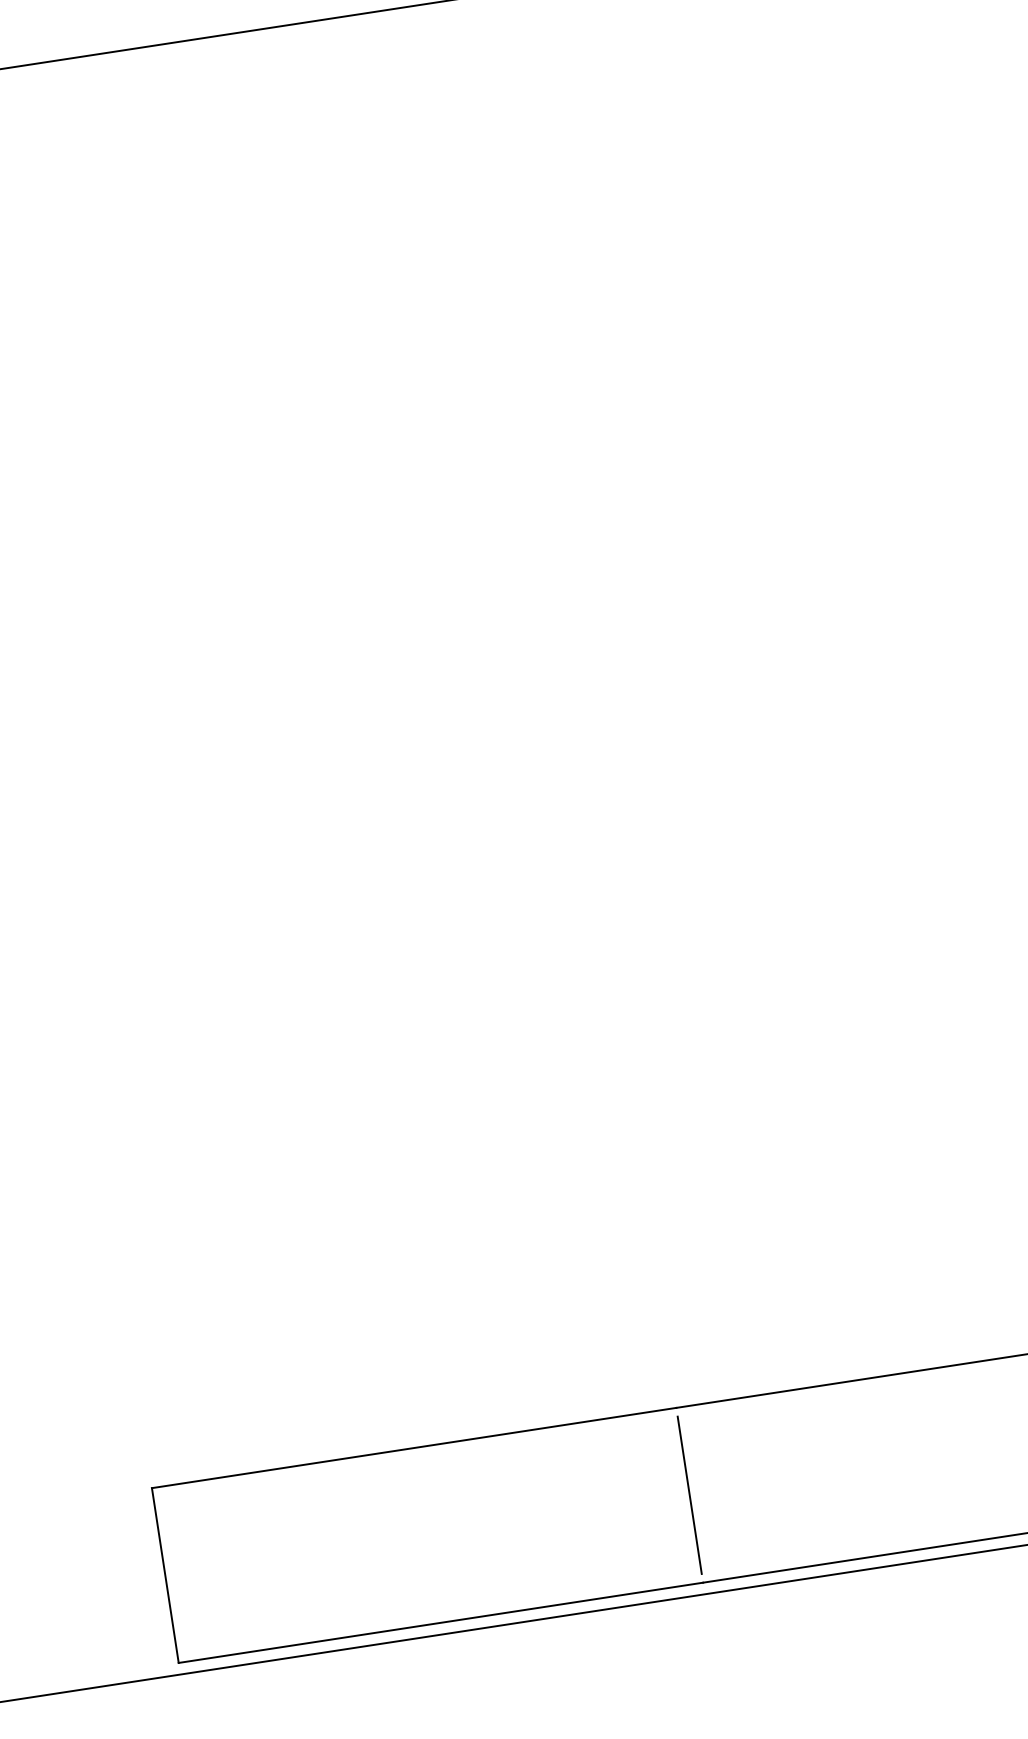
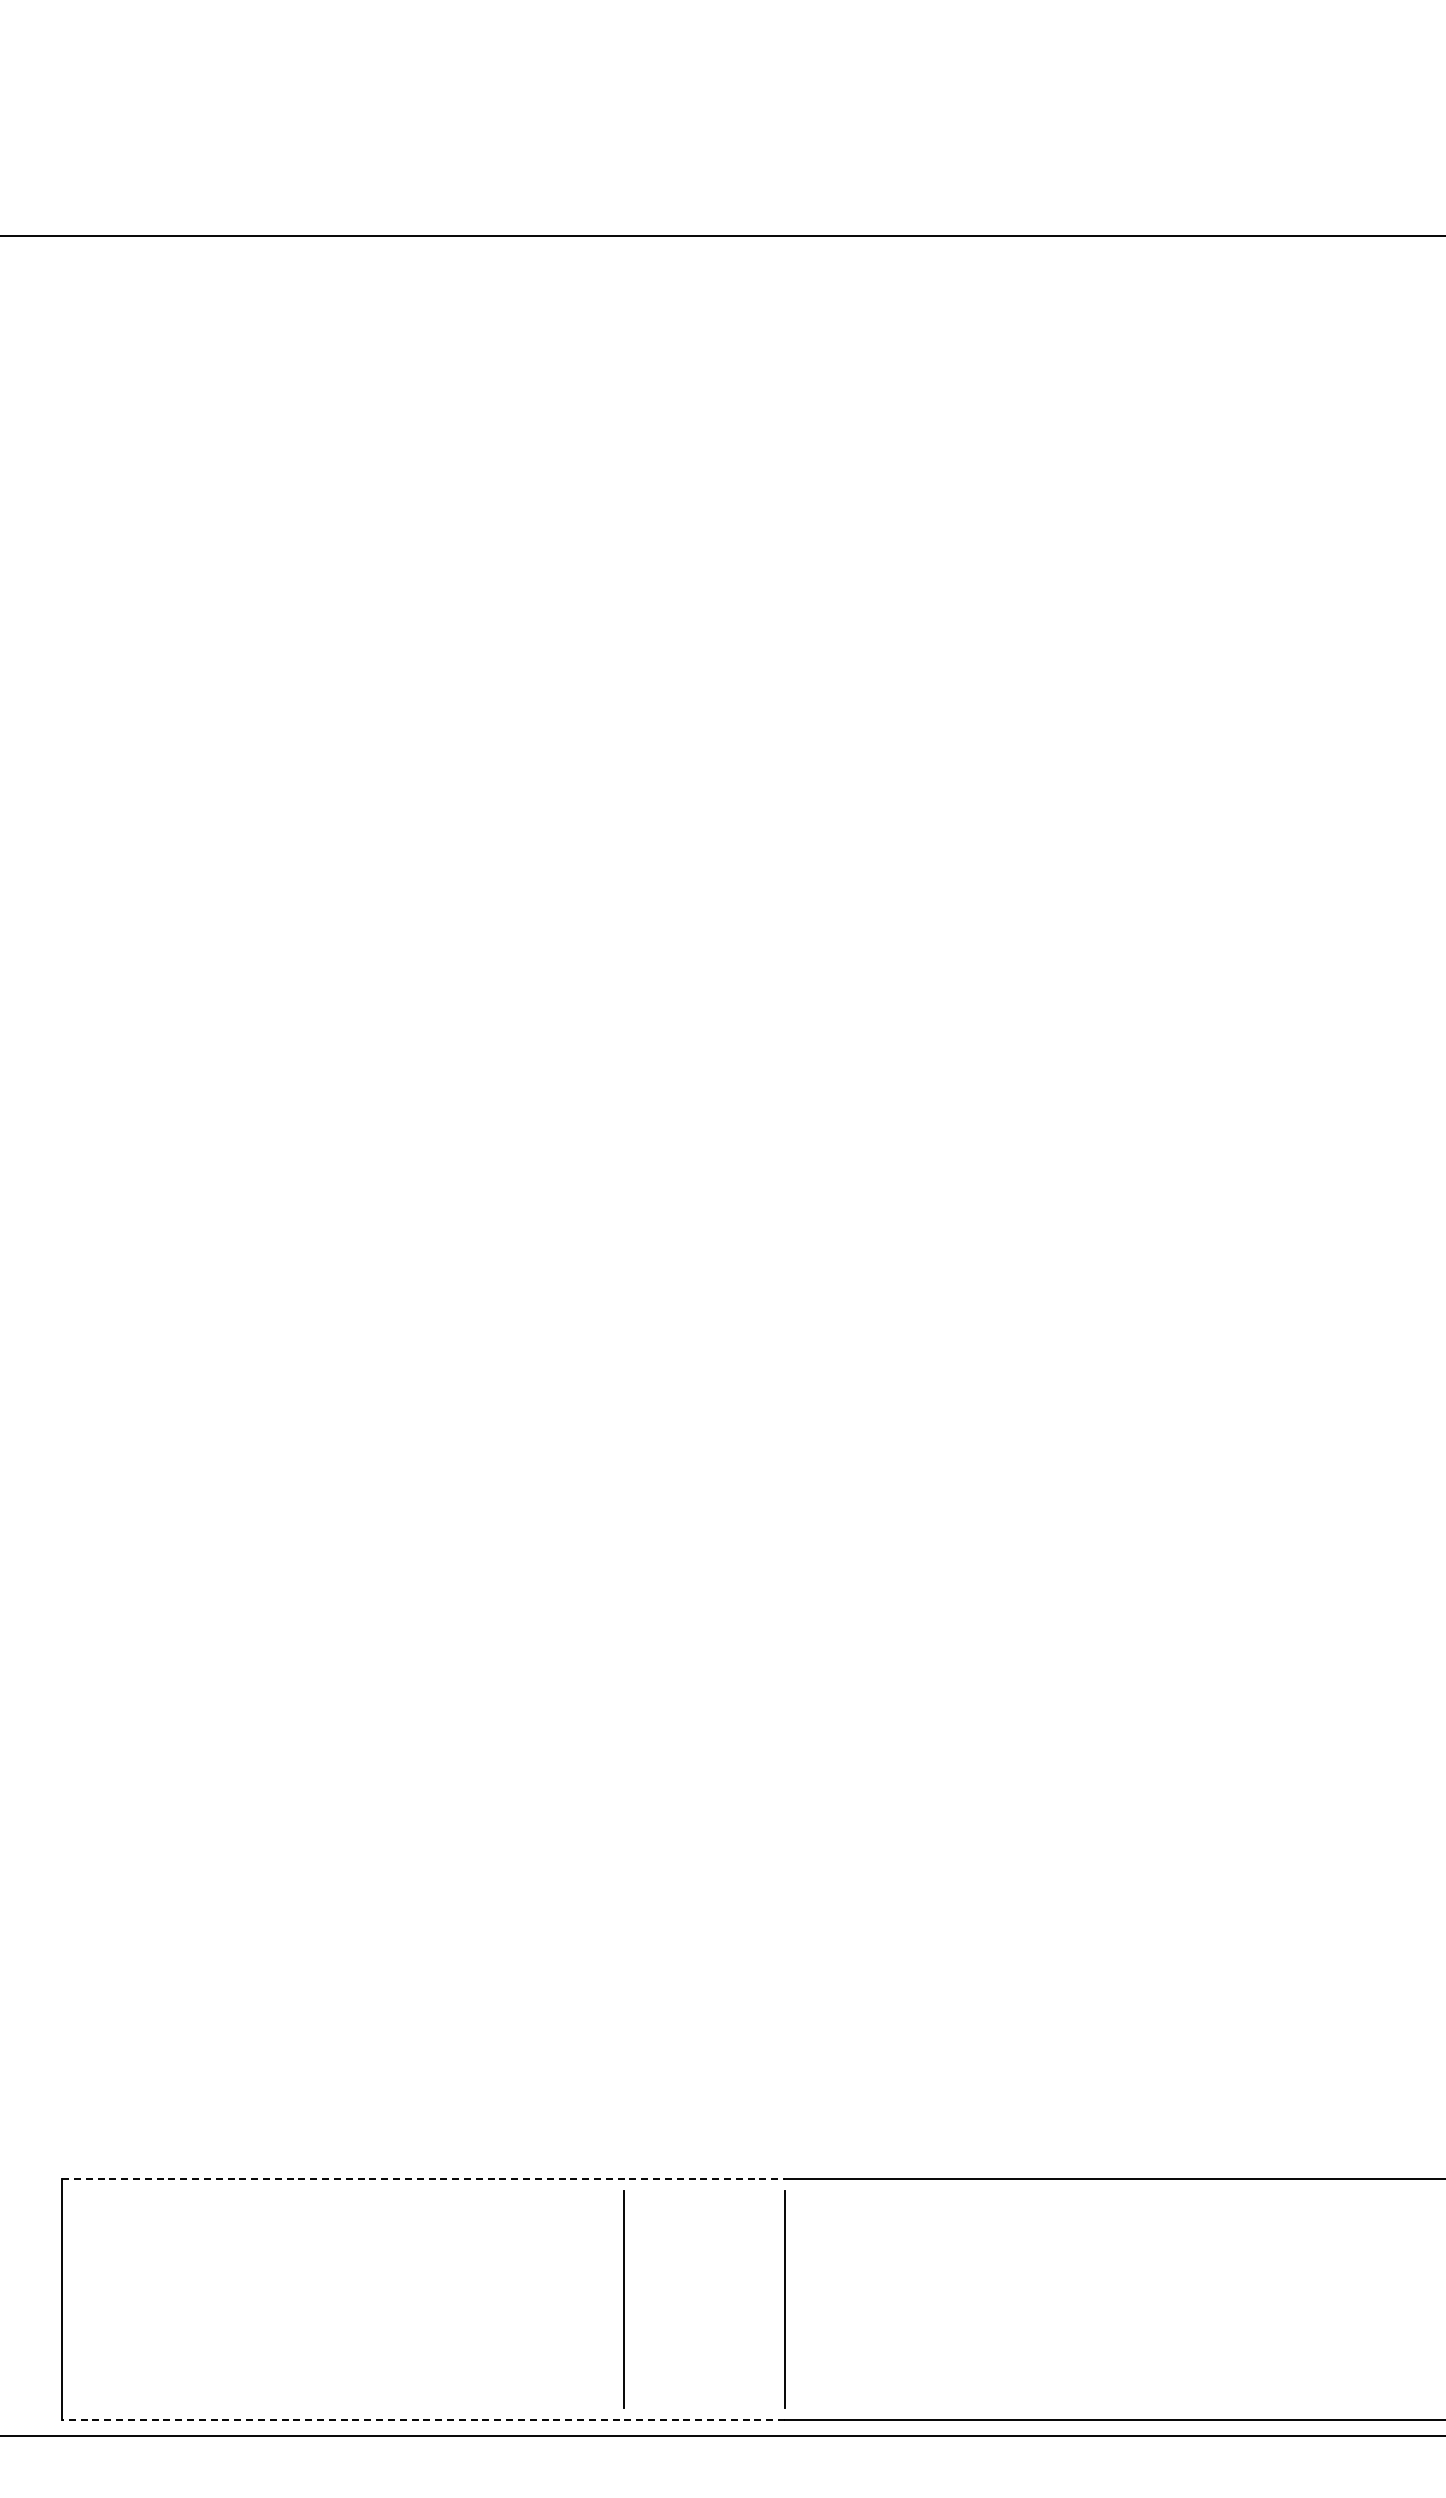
line: (414, 1447) -> (424, 2178), solid -> dashed
line: (572, 1513) -> (623, 2299), added
line: (440, 1622) -> (423, 2419), solid -> dashed

